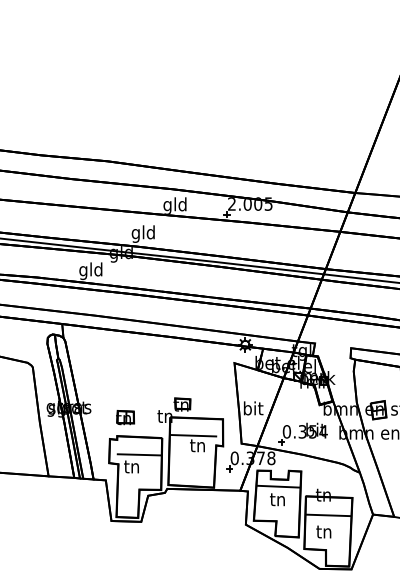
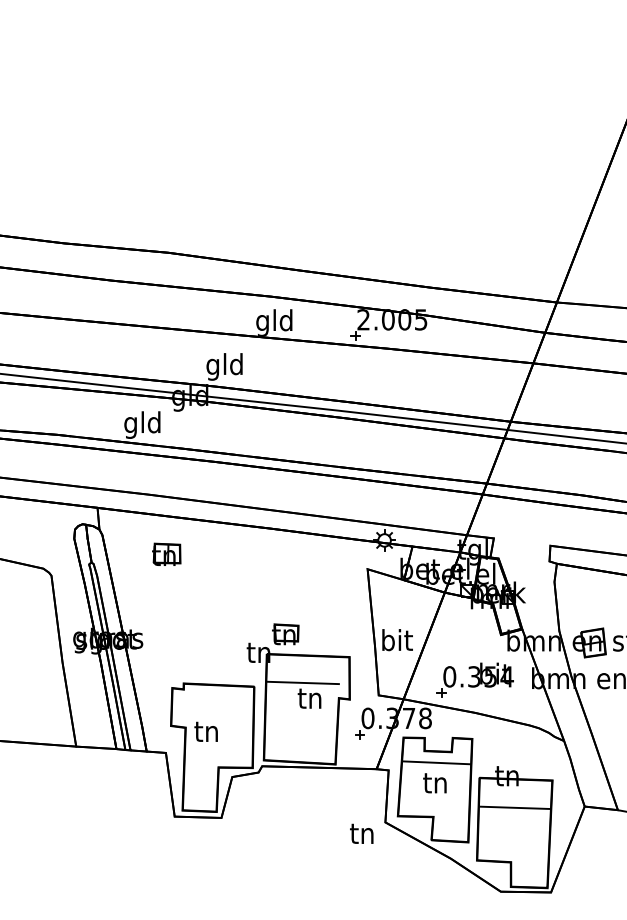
part: (125, 417) -> (166, 554), moved
line: (139, 454) -> (218, 712), removed
text: (323, 531) -> (361, 833), moved

